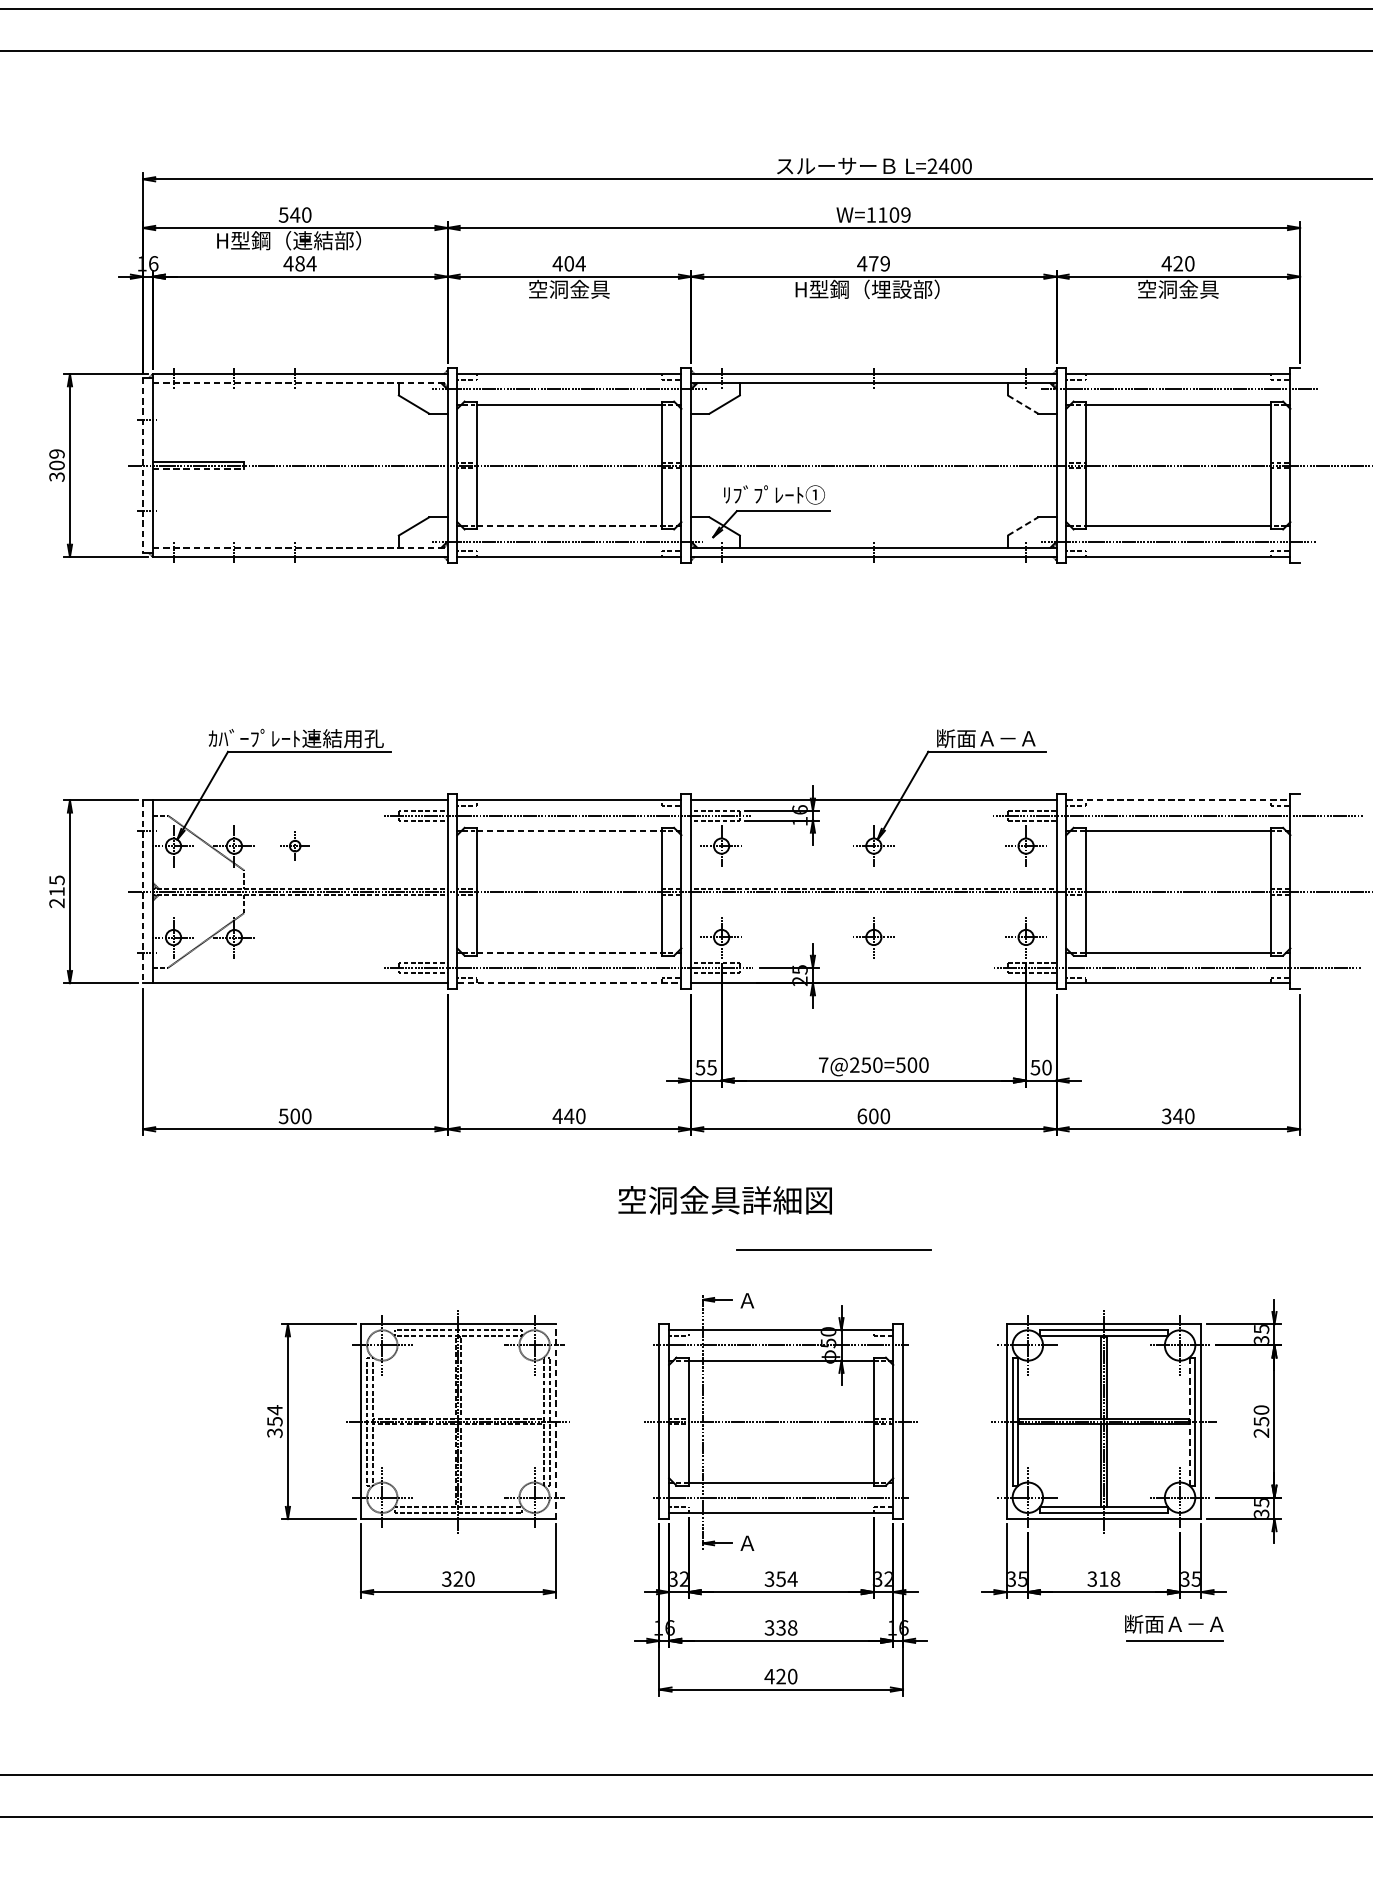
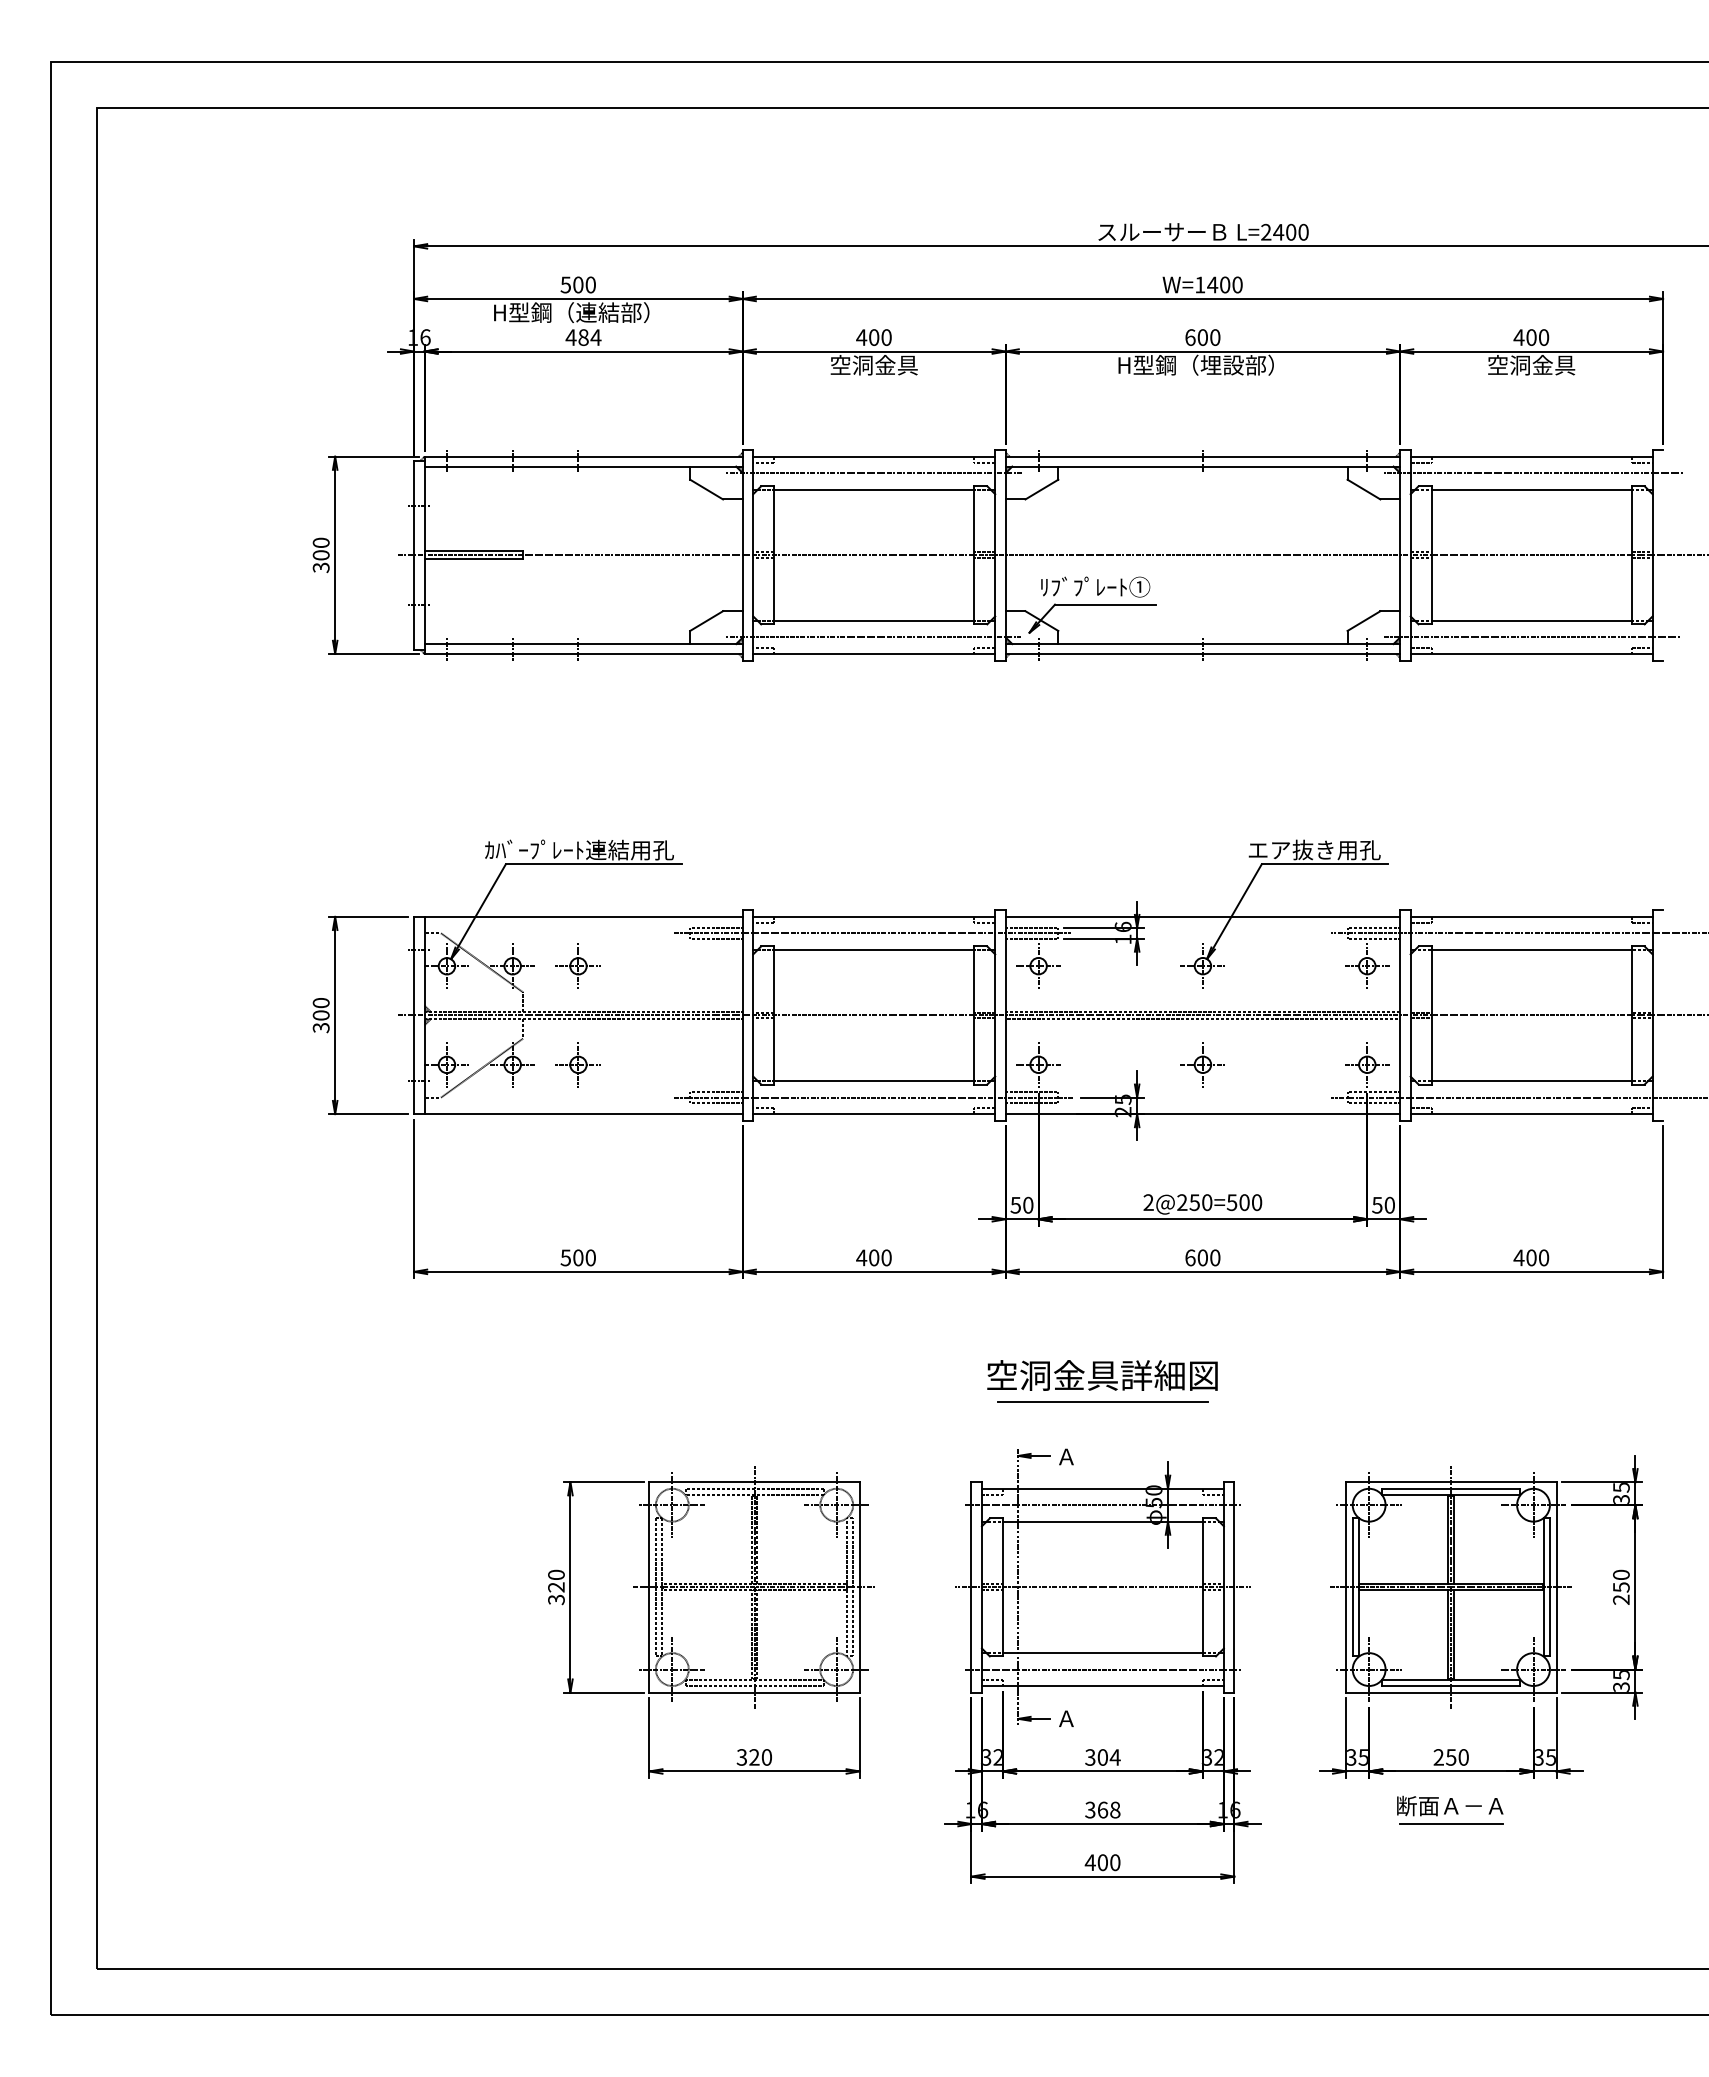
text: (294, 214) -> (577, 284), 540 -> 500
text: (893, 214) -> (1224, 284), W=1109 -> W=1400
text: (580, 263) -> (886, 337), 404 -> 400
text: (873, 263) -> (1202, 337), 479 -> 600
text: (1178, 263) -> (1531, 337), 420 -> 400
line: (300, 383) -> (584, 466), dashed -> solid
line: (1023, 404) -> (1364, 489), dashed -> solid
text: (57, 453) -> (321, 542), 309 -> 300
line: (143, 465) -> (414, 555), dashed -> solid
line: (199, 469) -> (474, 559), dashed -> solid
line: (1023, 525) -> (1364, 620), dashed -> solid
line: (569, 526) -> (874, 621), dashed -> solid
line: (300, 548) -> (584, 644), dashed -> solid
text: (977, 738) -> (1314, 849), 断面Ａ－Ａ -> エア抜き用孔
line: (1178, 800) -> (1531, 916), dashed -> solid
line: (569, 830) -> (874, 949), dashed -> solid
part: (294, 845) -> (577, 965), size x1.43
text: (56, 891) -> (320, 1015), 215 -> 300
line: (143, 891) -> (414, 1015), dashed -> solid
line: (873, 894) -> (1202, 1018), added
part: (294, 937) -> (577, 1064), added
line: (569, 952) -> (874, 1081), dashed -> solid
line: (569, 983) -> (874, 1114), dashed -> solid
text: (823, 1065) -> (1148, 1202), 7@250=500 -> 2@250=500
text: (712, 1066) -> (1028, 1204), 55 -> 50
text: (568, 1116) -> (873, 1257), 440 -> 400
text: (1172, 1116) -> (1525, 1257), 340 -> 400
text: (725, 1200) -> (1102, 1375), moved
line: (833, 1249) -> (1102, 1401), moved
text: (274, 1415) -> (556, 1580), 354 -> 320
line: (555, 1420) -> (859, 1586), dashed -> solid
line: (1190, 1421) -> (1544, 1587), dashed -> solid
text: (780, 1579) -> (1102, 1757), 354 -> 304
text: (1103, 1579) -> (1450, 1757), 318 -> 250
text: (780, 1627) -> (1102, 1809), 338 -> 368
part: (1174, 1627) -> (1450, 1809), moved
text: (780, 1676) -> (1102, 1862), 420 -> 400

